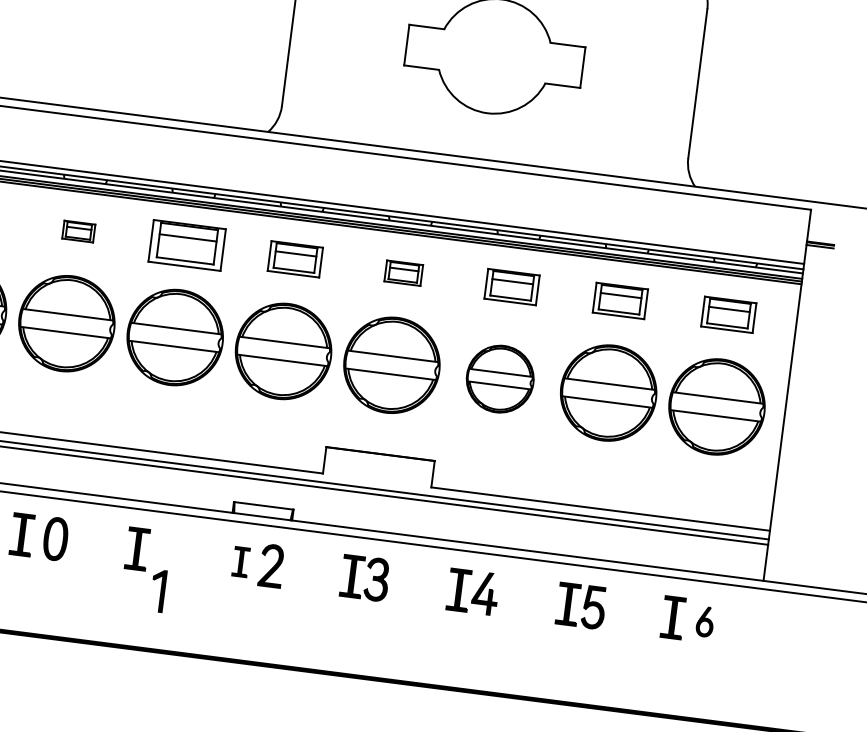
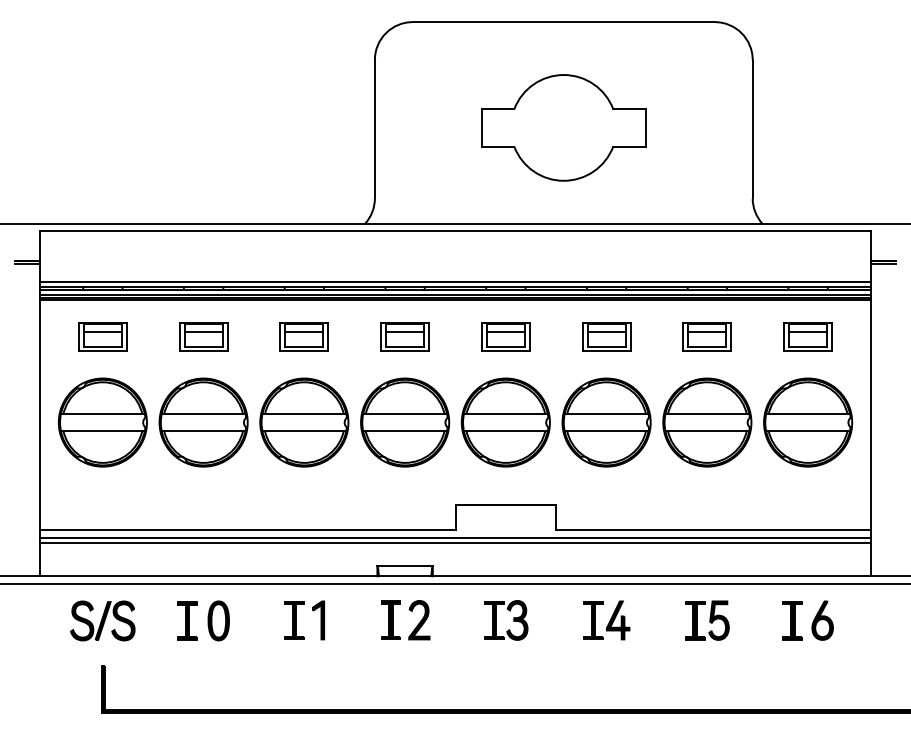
part: (78, 231) -> (203, 336), size x1.67
part: (186, 244) -> (303, 336), size x0.71
part: (403, 272) -> (505, 336), size x1.43
part: (500, 379) -> (606, 422), size x1.43
part: (240, 561) -> (390, 619), size x1.43
part: (158, 591) -> (318, 620), moved
part: (705, 621) -> (822, 620), size x1.43

